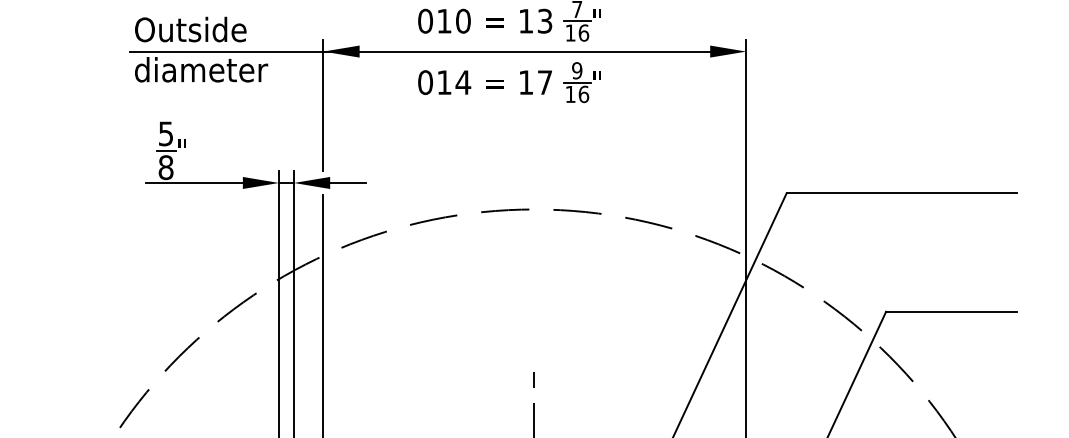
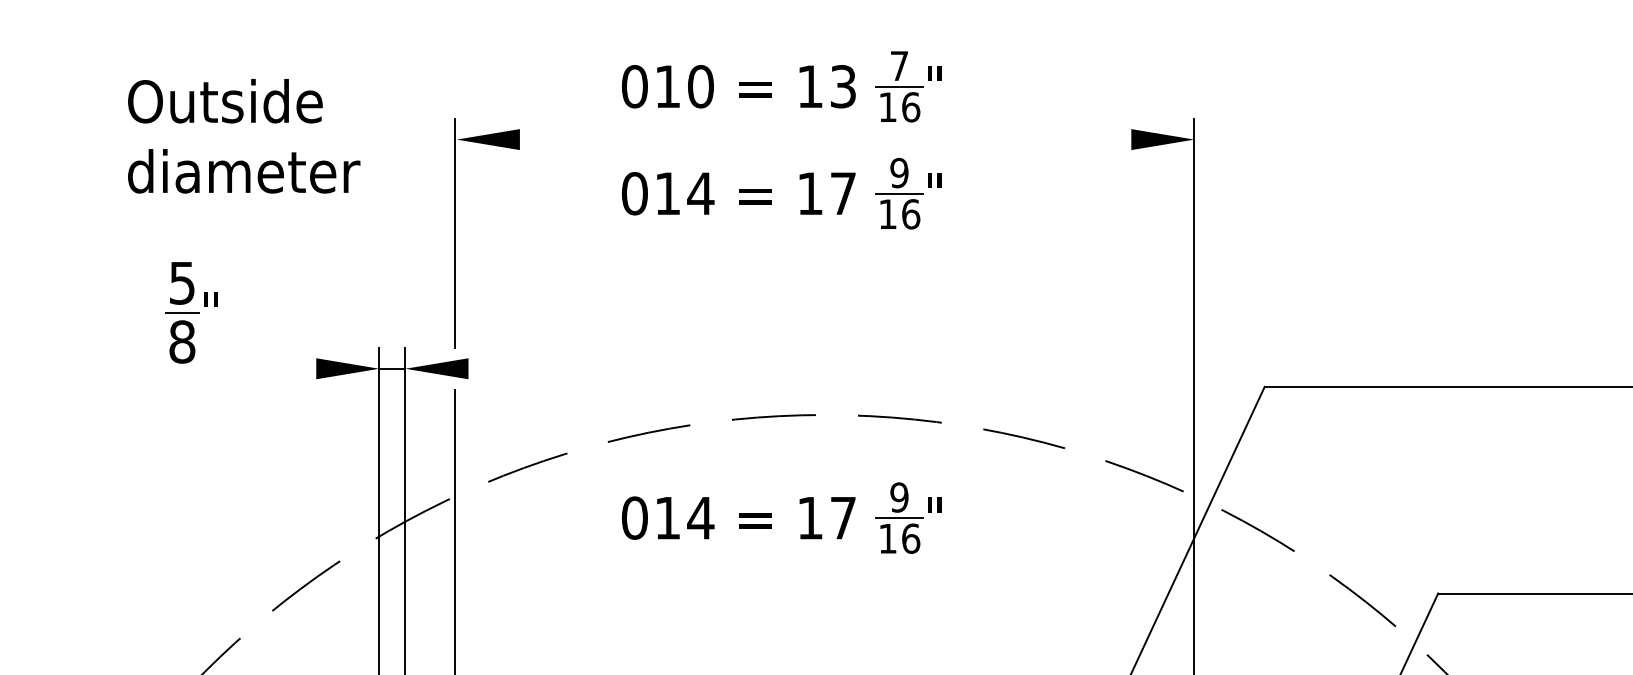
line: (420, 51) -> (626, 139), removed
line: (194, 182) -> (231, 367), removed
line: (348, 182) -> (500, 367), removed
part: (503, 267) -> (770, 516), added

